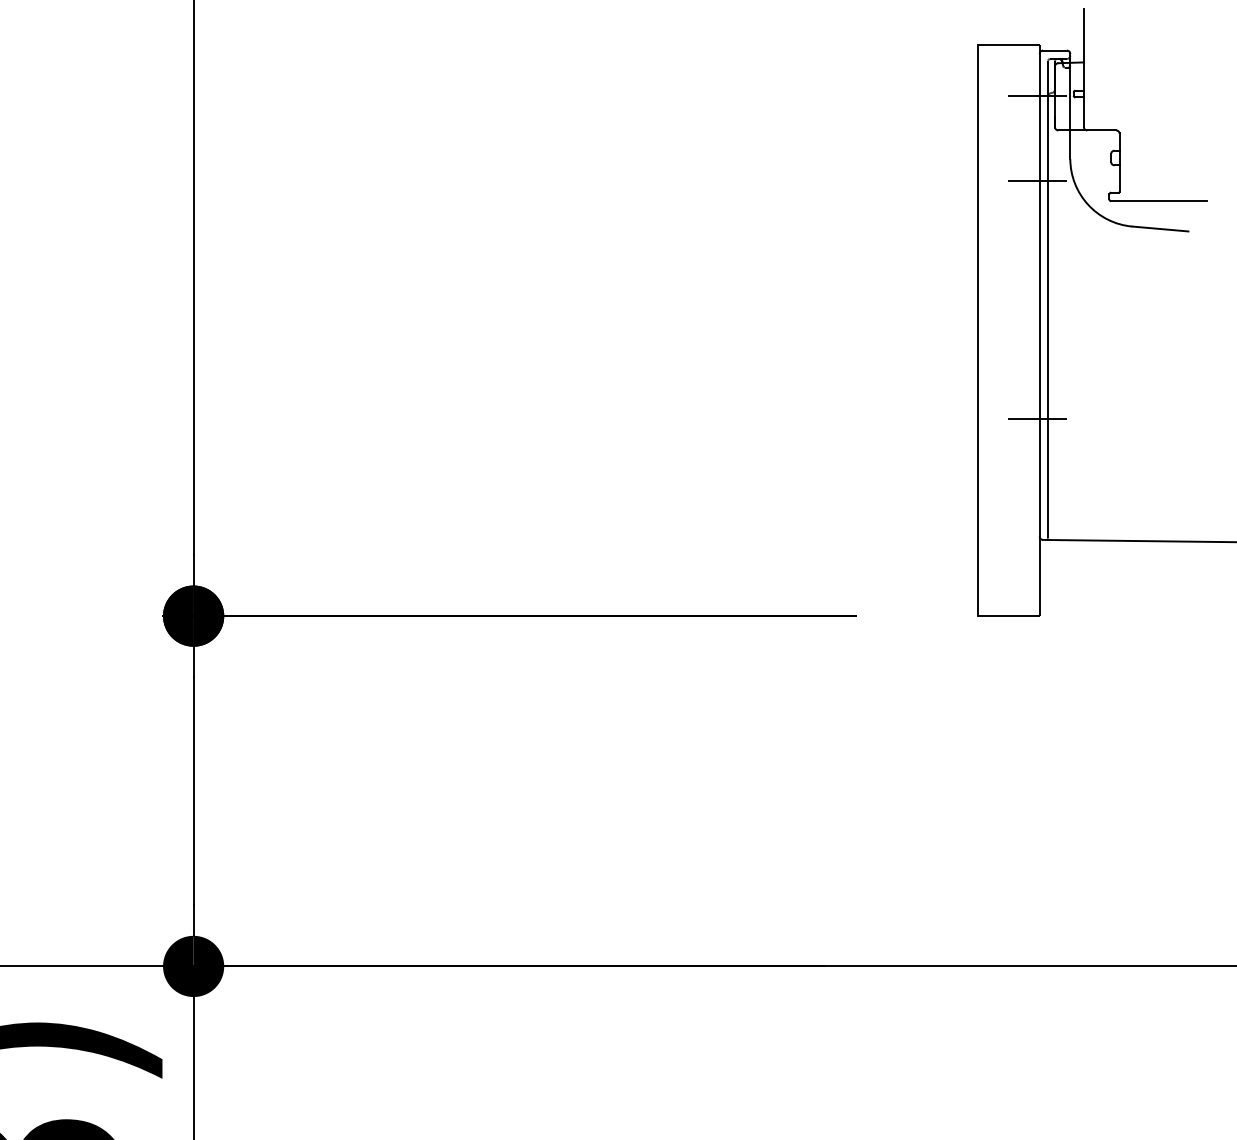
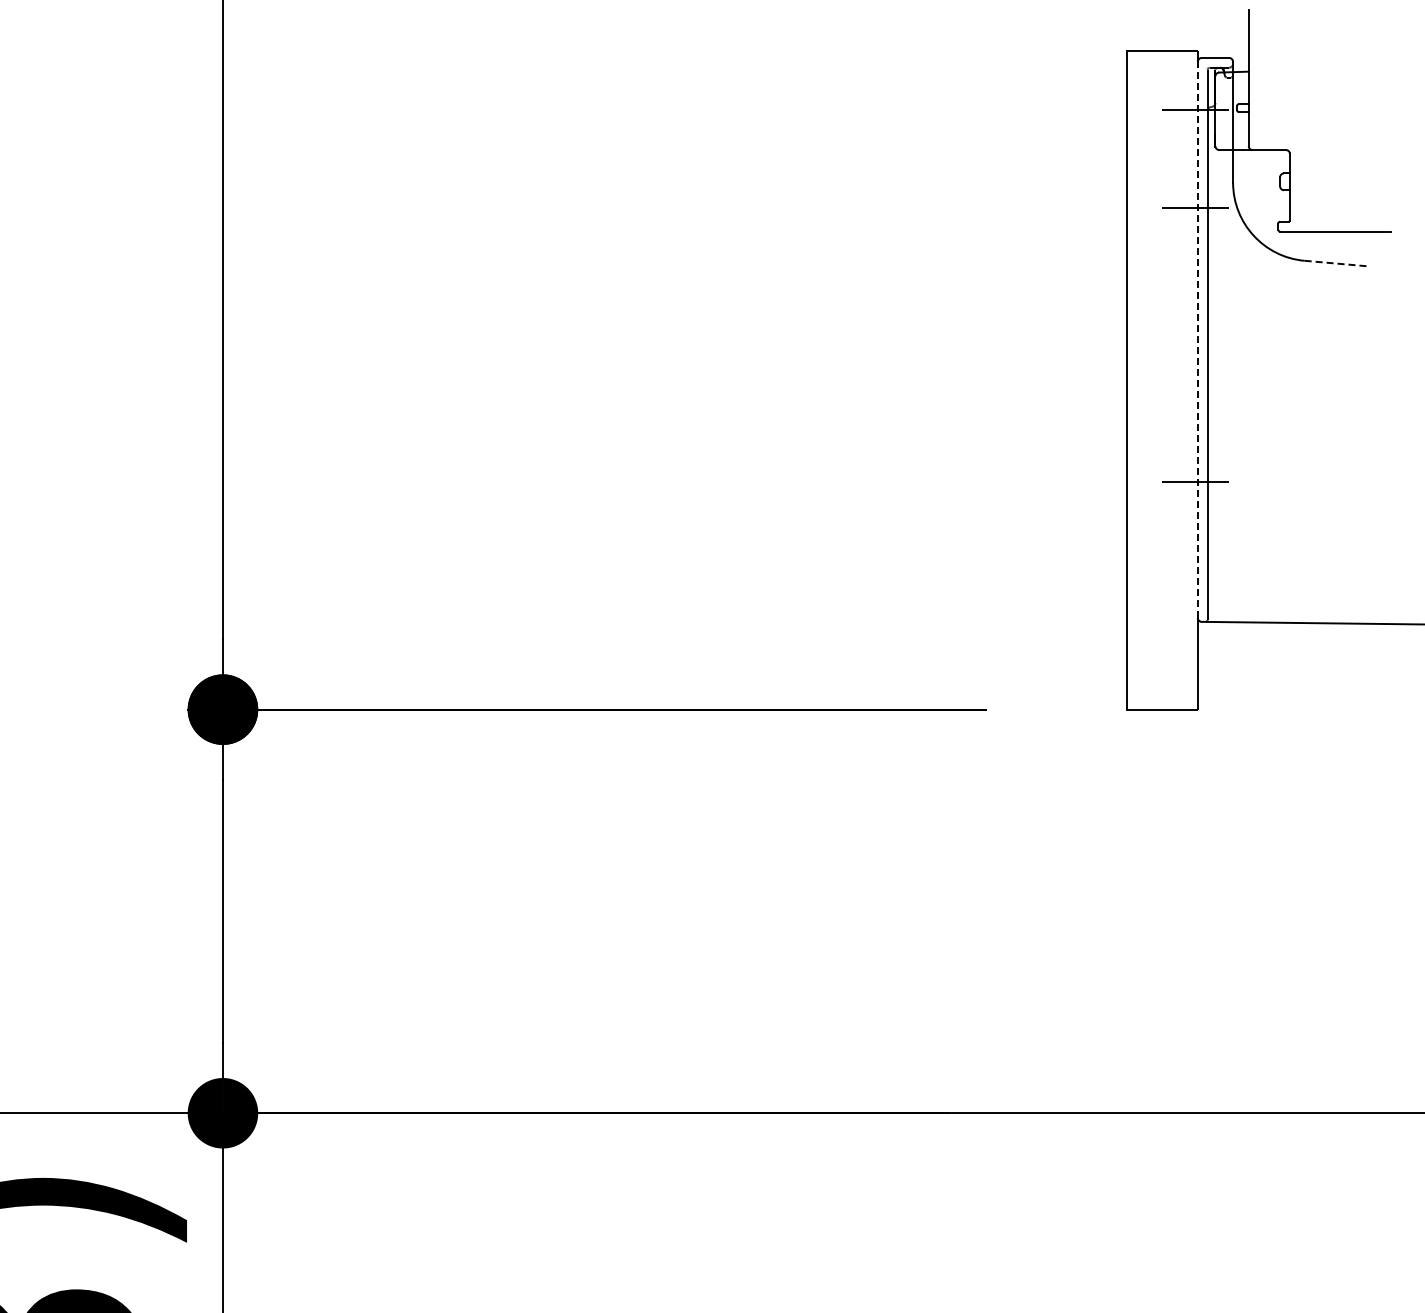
line: (1160, 228) -> (1337, 263), solid -> dashed
line: (1039, 294) -> (1197, 339), solid -> dashed

